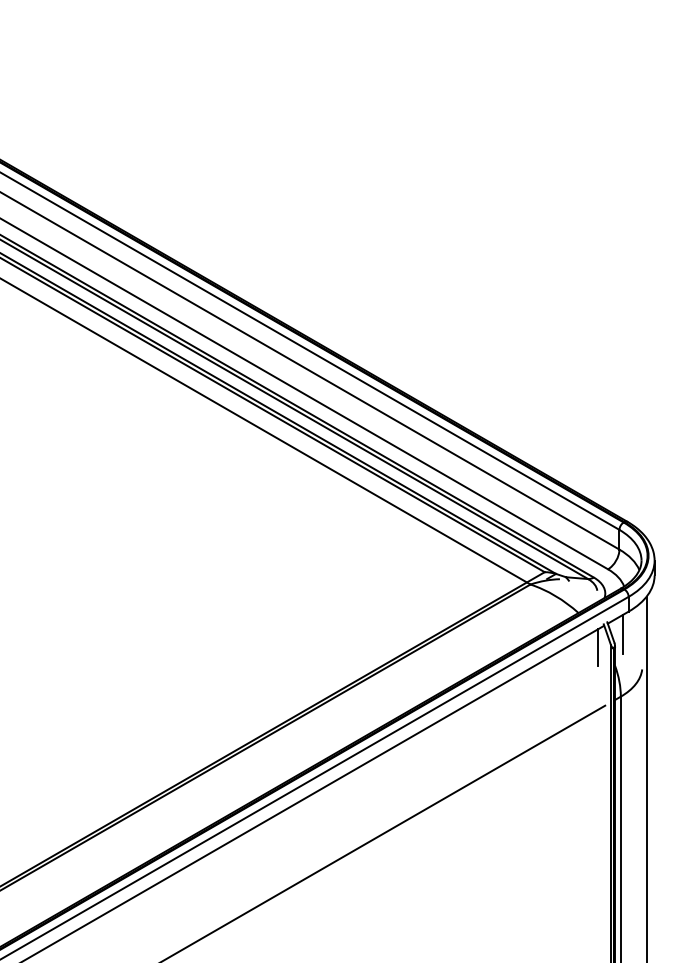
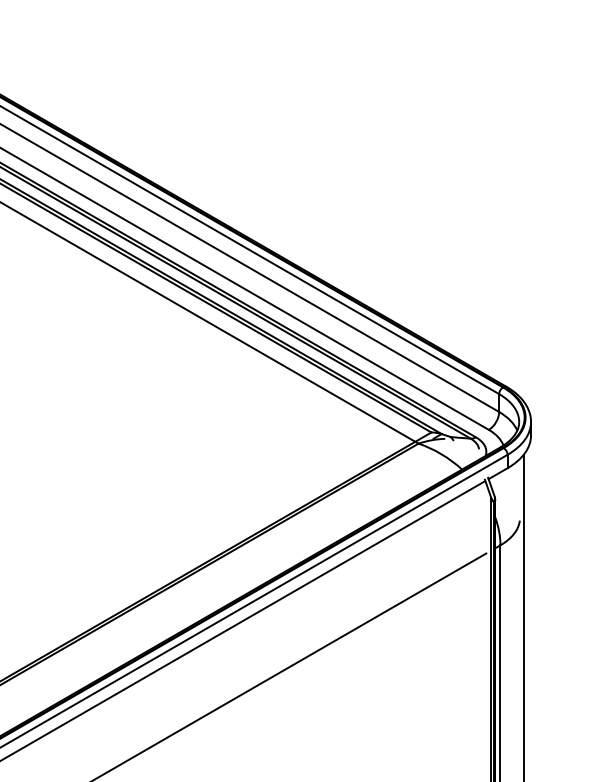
line: (622, 634) -> (501, 488), removed
line: (598, 647) -> (480, 500), removed

